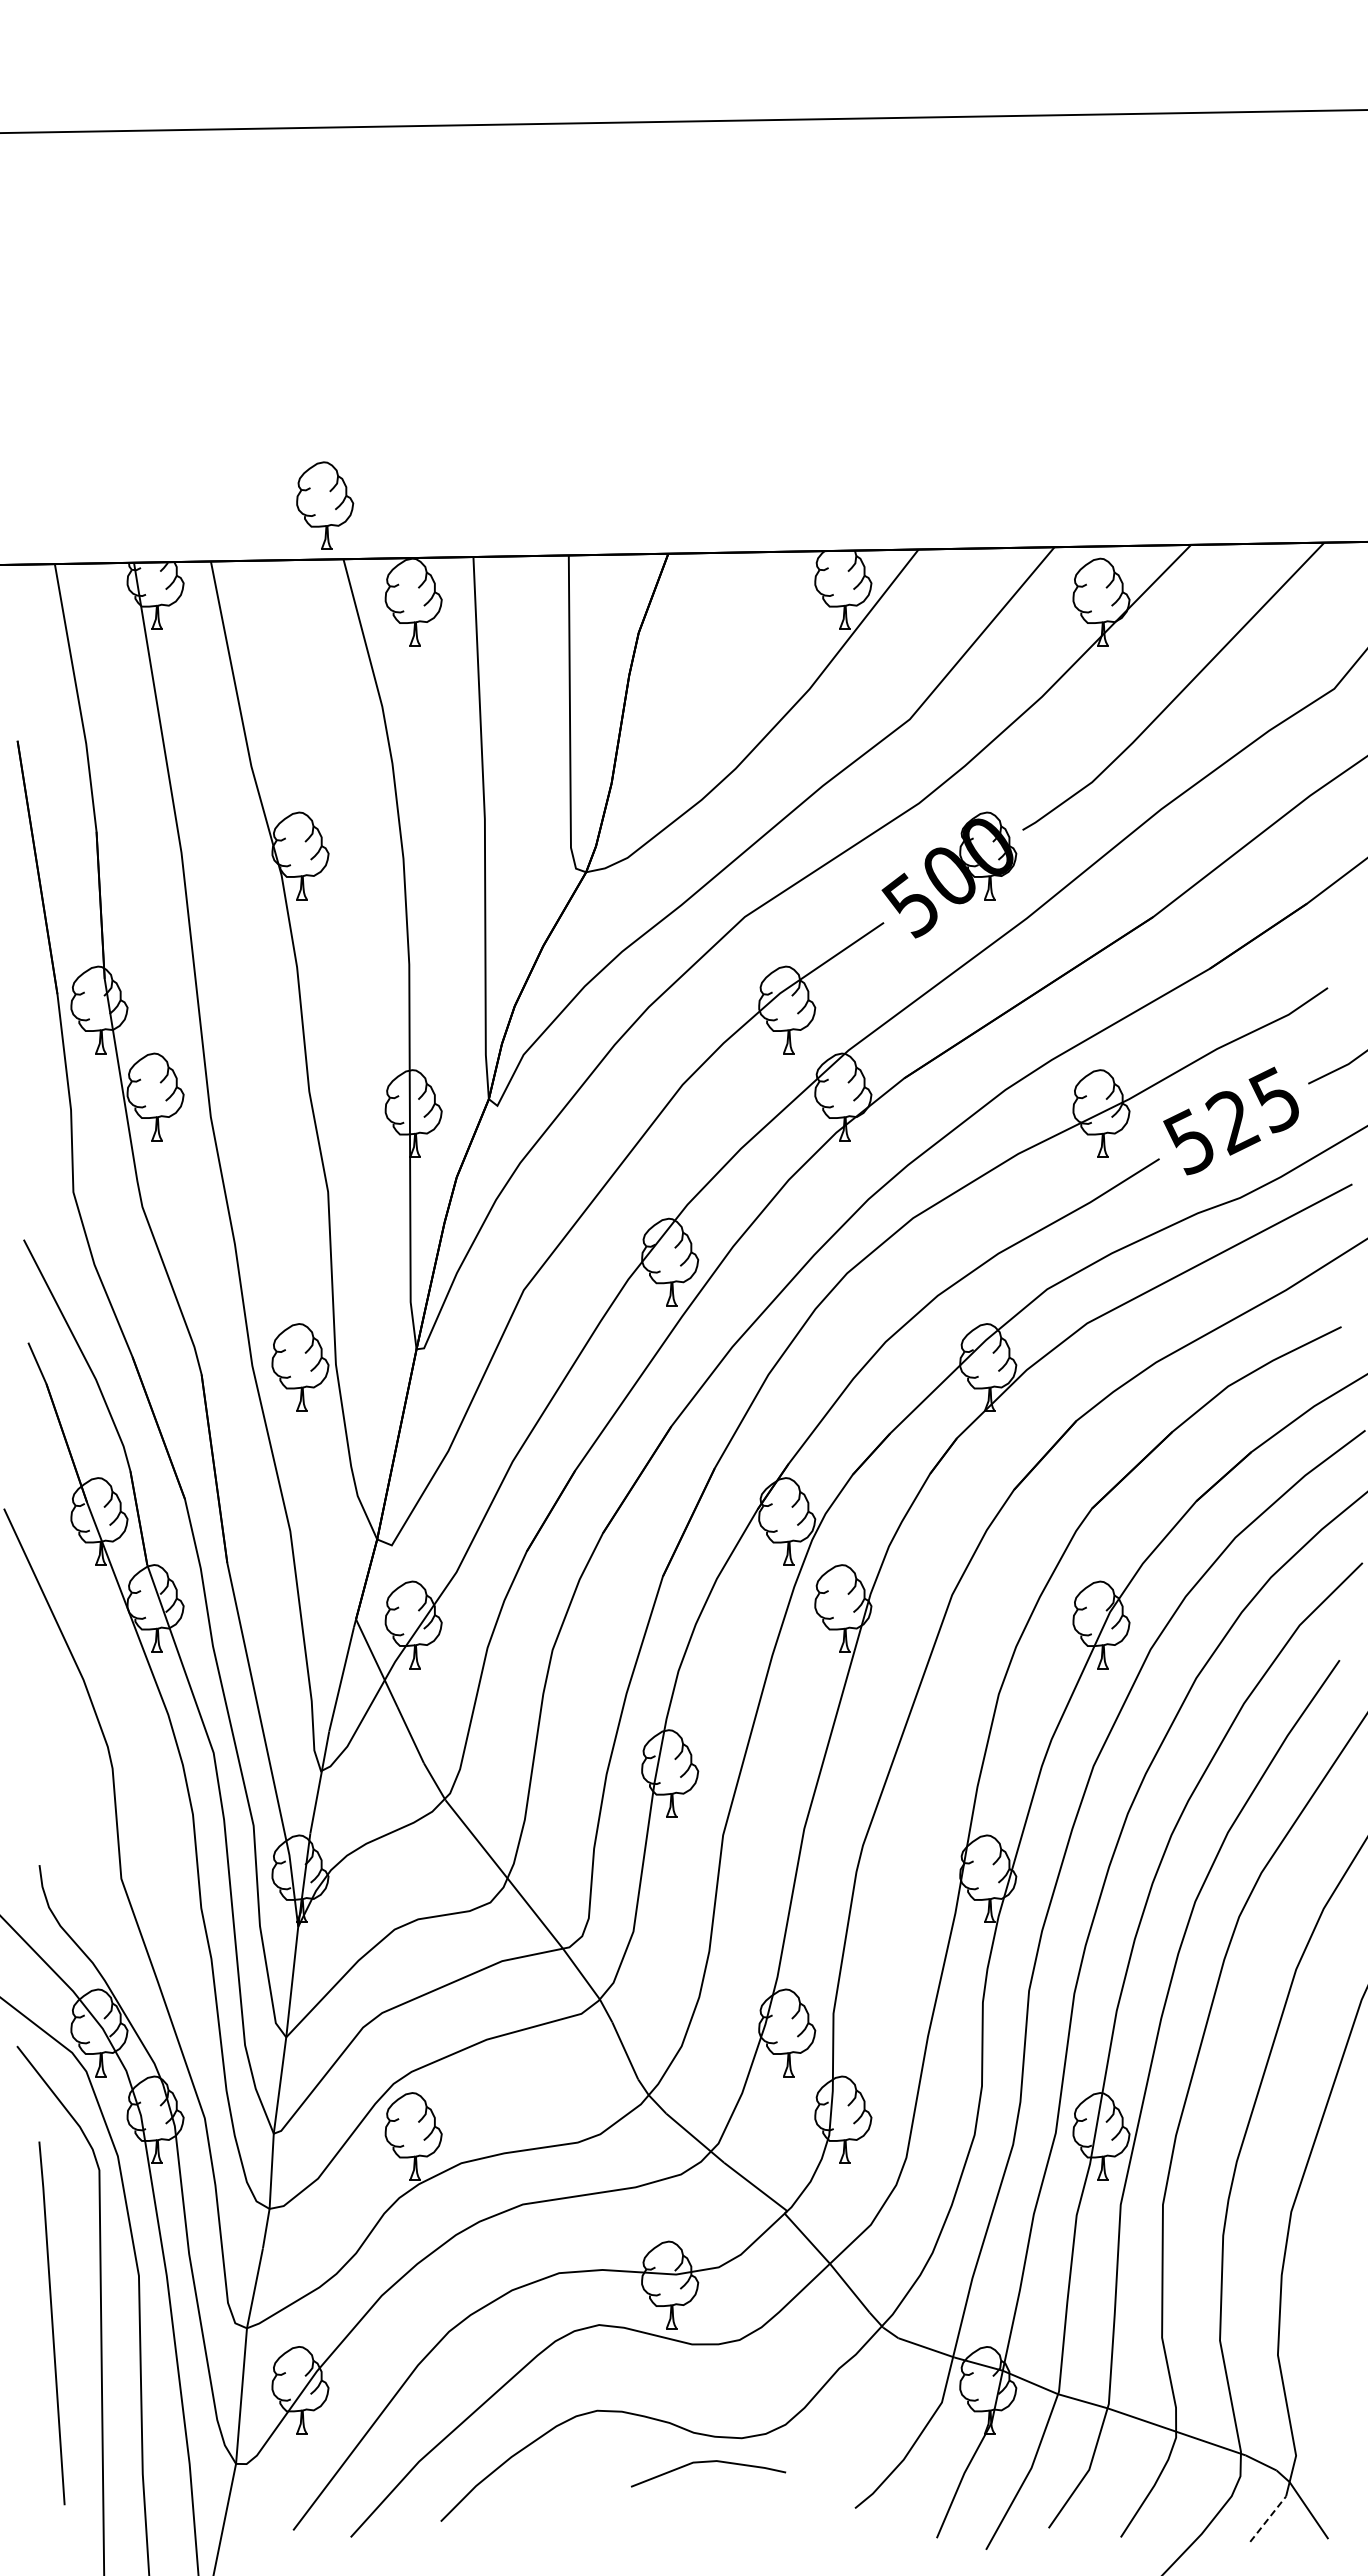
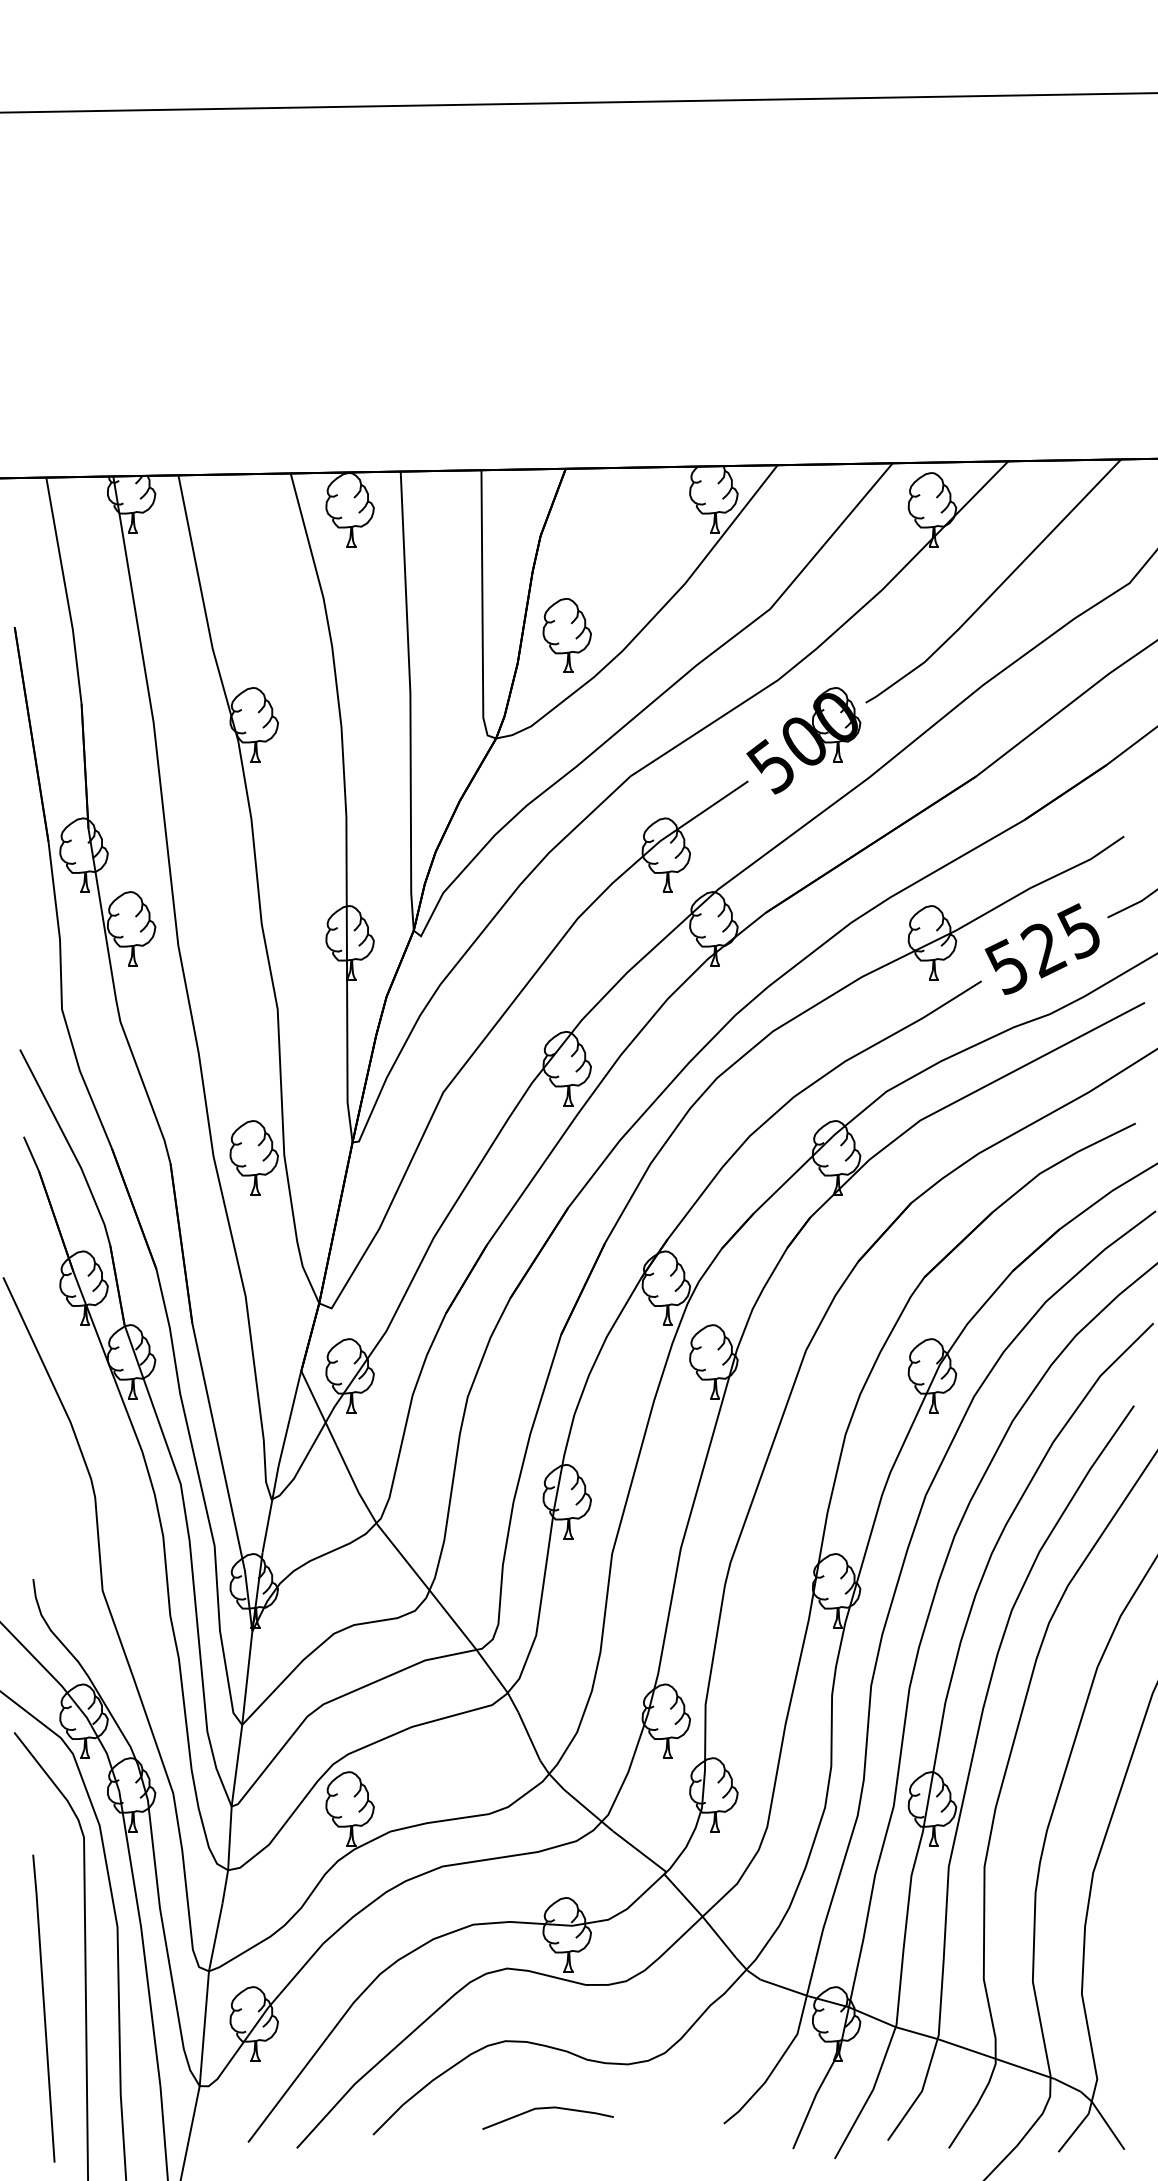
part: (325, 505) -> (567, 635), moved
line: (51, 2323) -> (43, 2008), moved
line: (708, 2462) -> (548, 2108), moved
line: (1268, 2519) -> (1073, 2133), dashed -> solid

